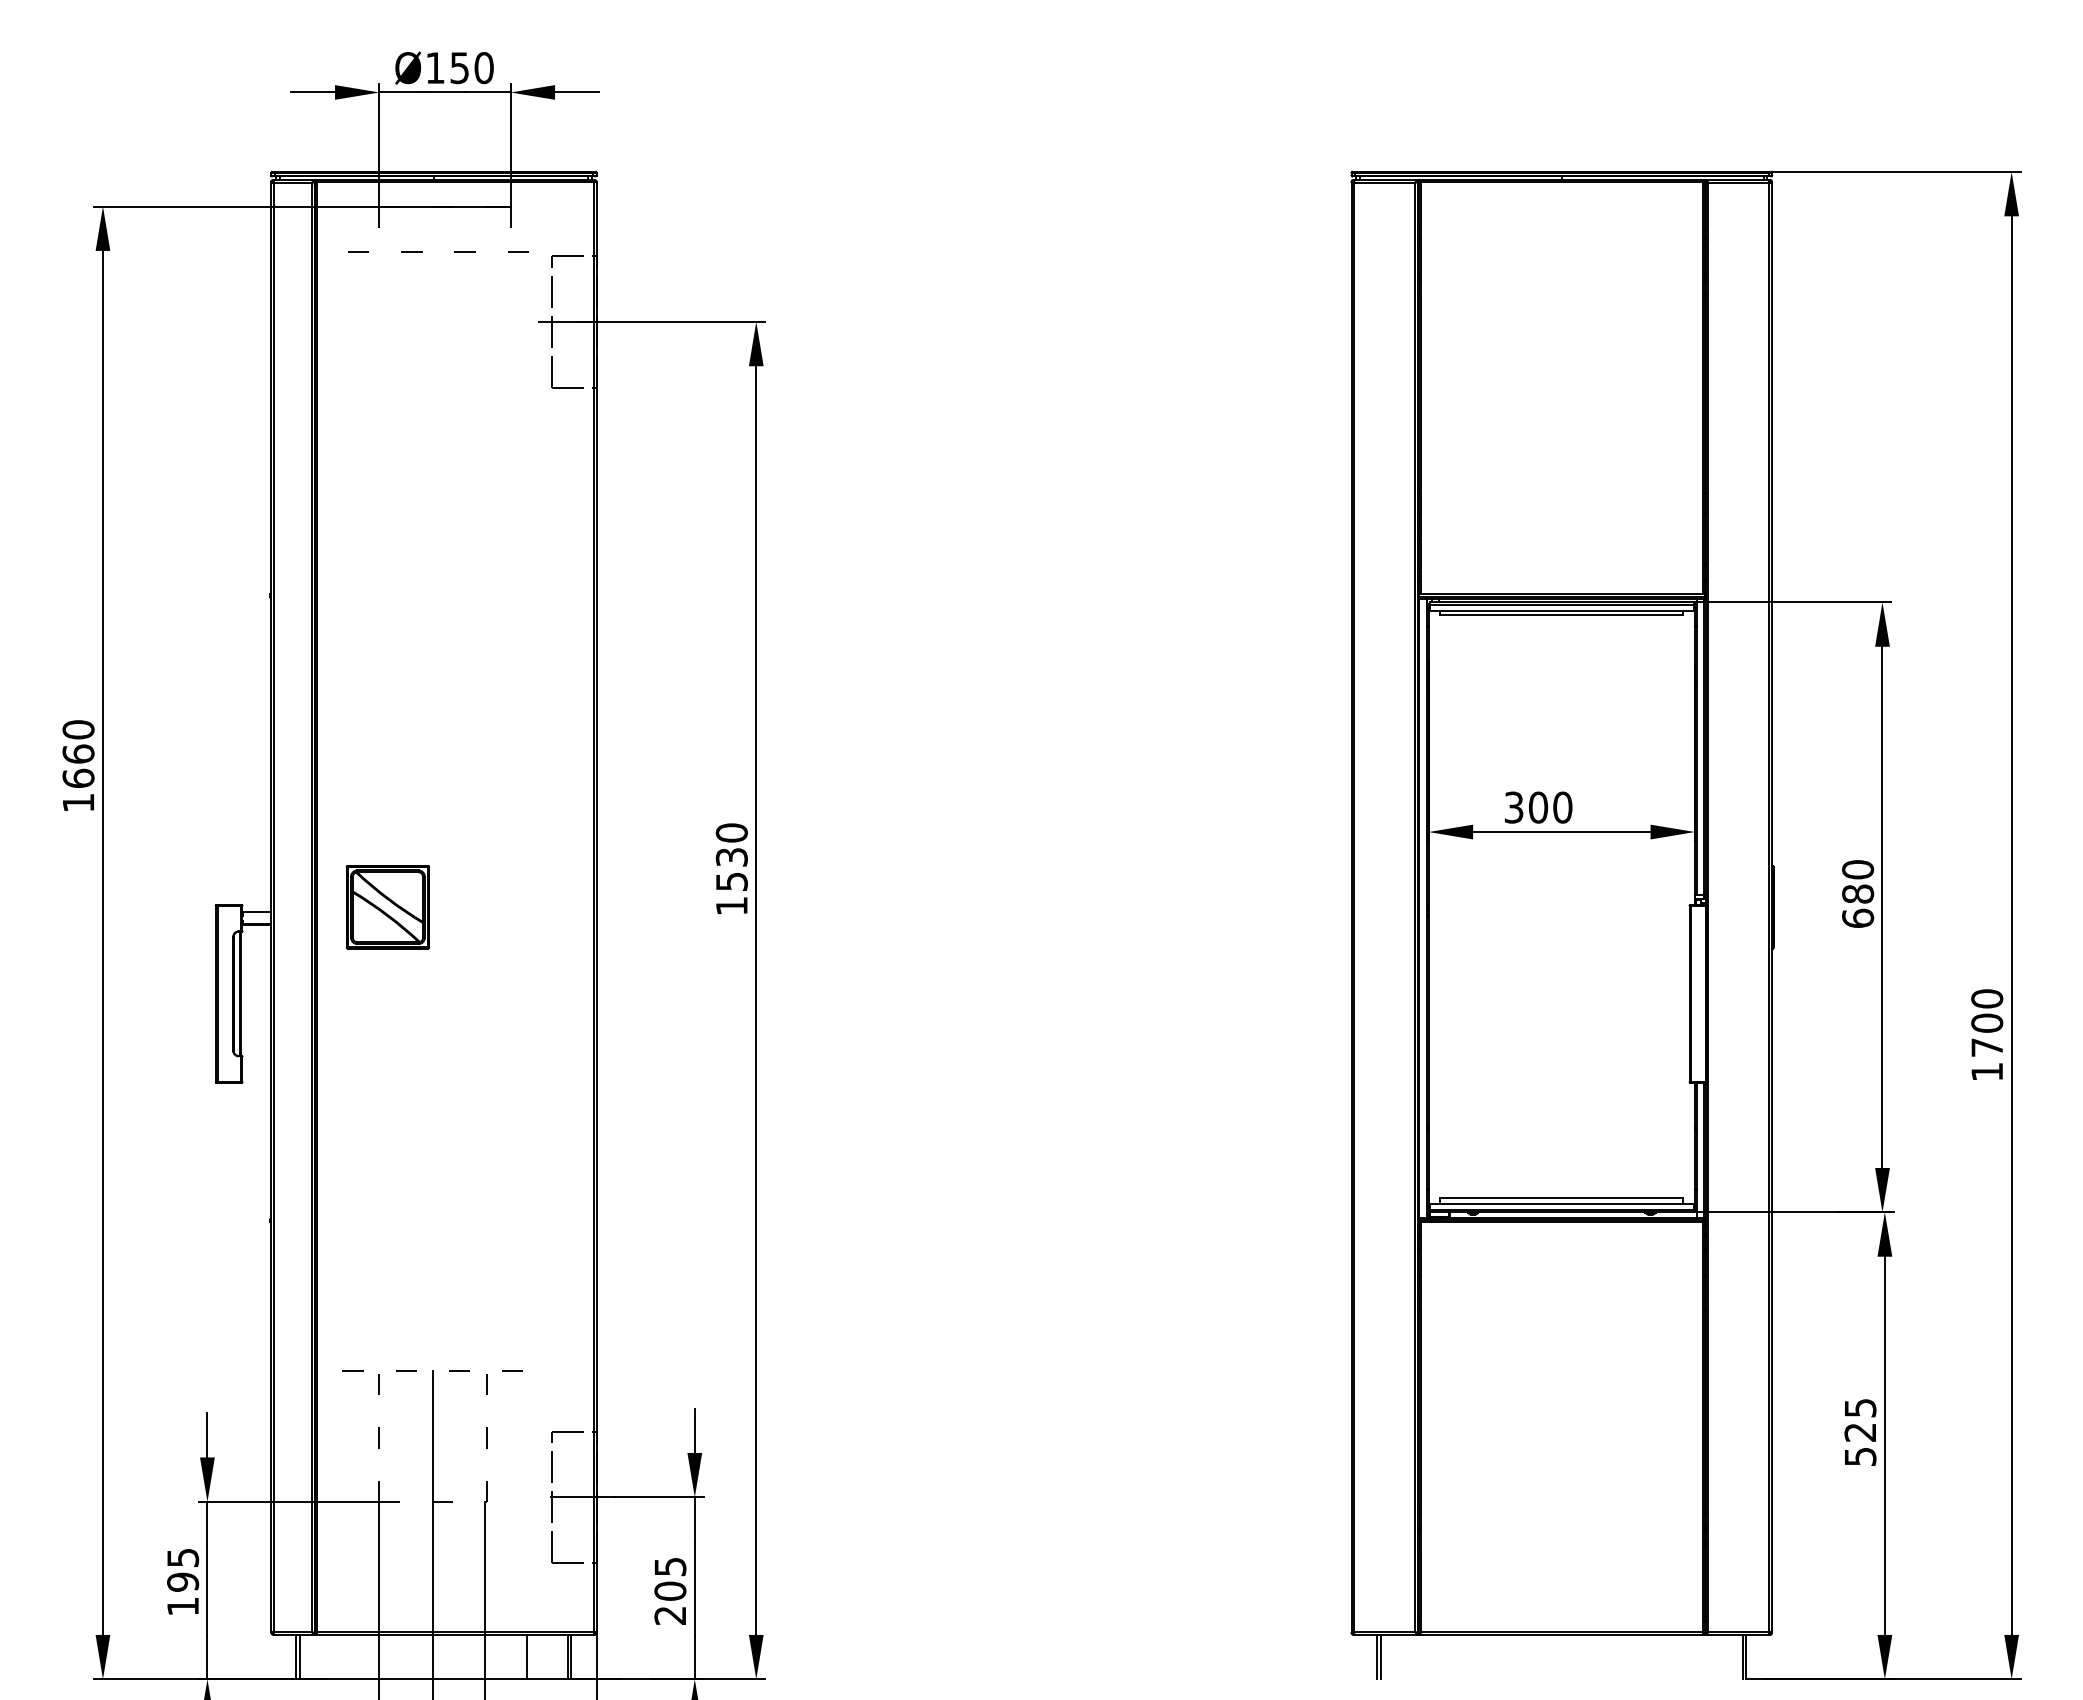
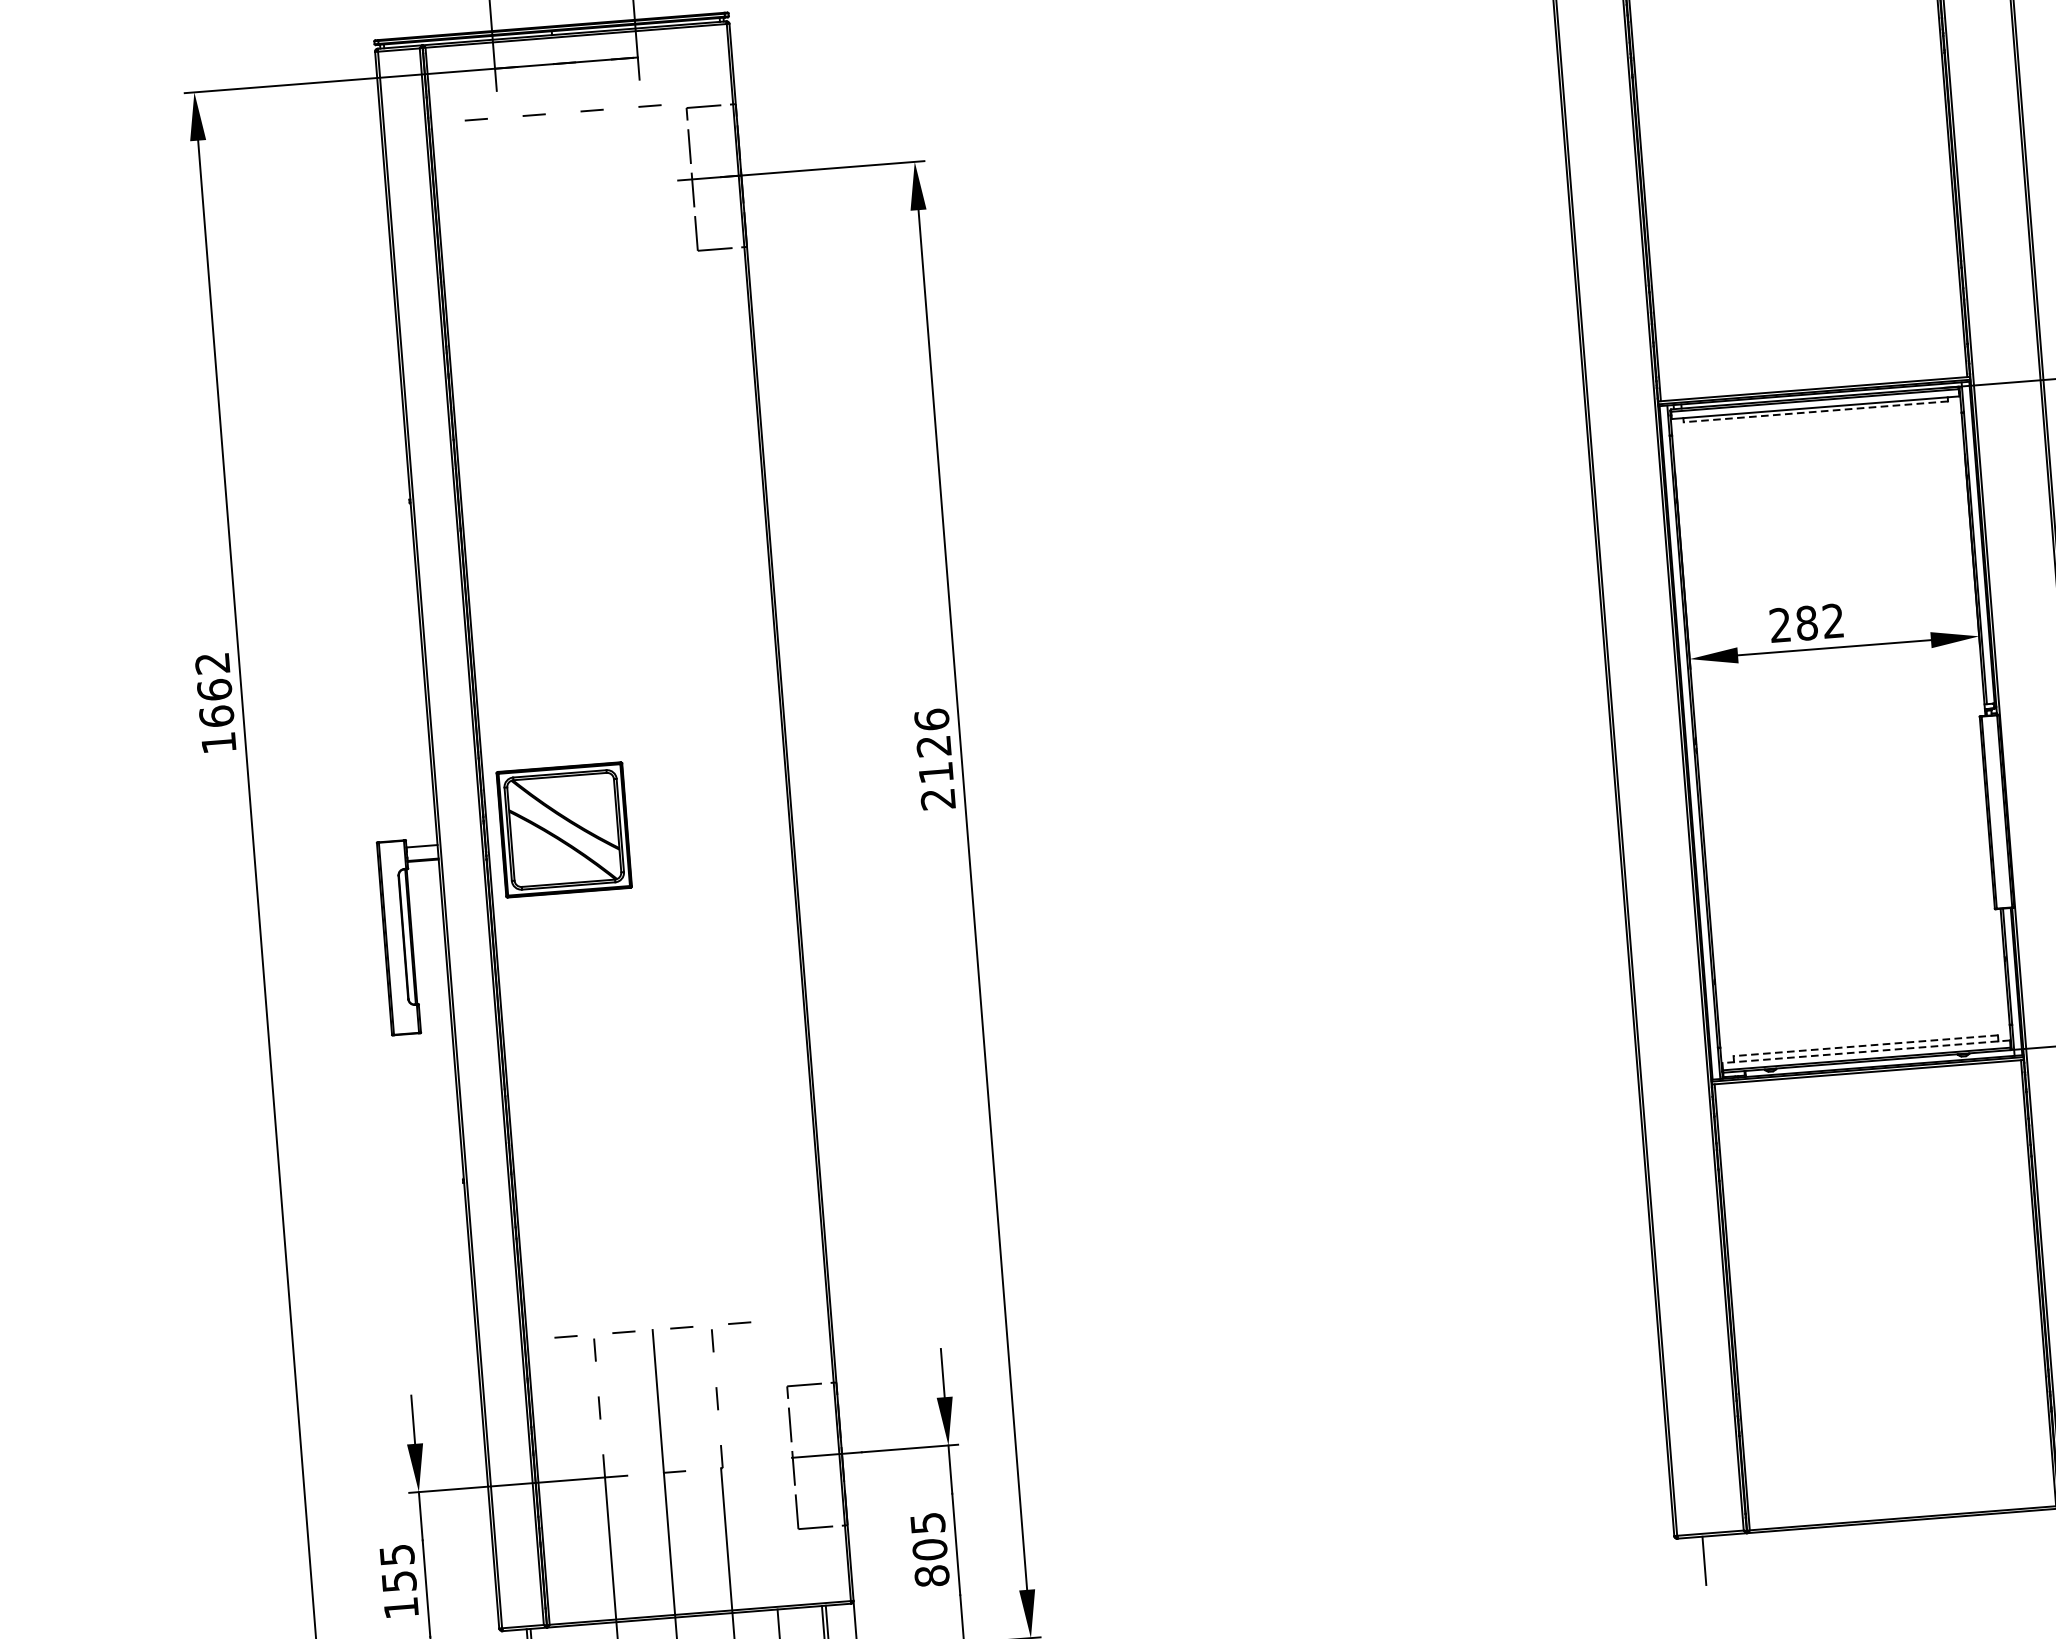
line: (1561, 615) -> (1815, 412), solid -> dashed
text: (78, 729) -> (212, 663), 1660 -> 1662
text: (1538, 807) -> (1807, 623), 300 -> 282
text: (731, 869) -> (934, 759), 1530 -> 2126
part: (387, 907) -> (563, 830), size x1.4
line: (1561, 1197) -> (1865, 1045), solid -> dashed
line: (1561, 1203) -> (1865, 1051), solid -> dashed
text: (182, 1581) -> (398, 1580), 195 -> 155
text: (670, 1615) -> (932, 1576), 205 -> 805
line: (1380, 1656) -> (1707, 1559), removed

